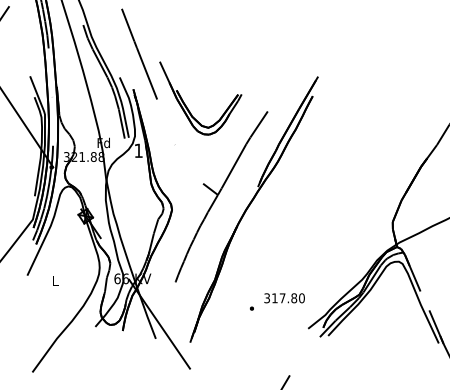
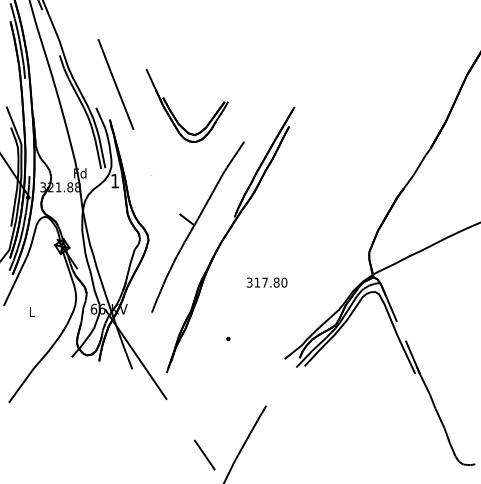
part: (187, 106) -> (173, 113), moved
text: (284, 298) -> (266, 282), moved

